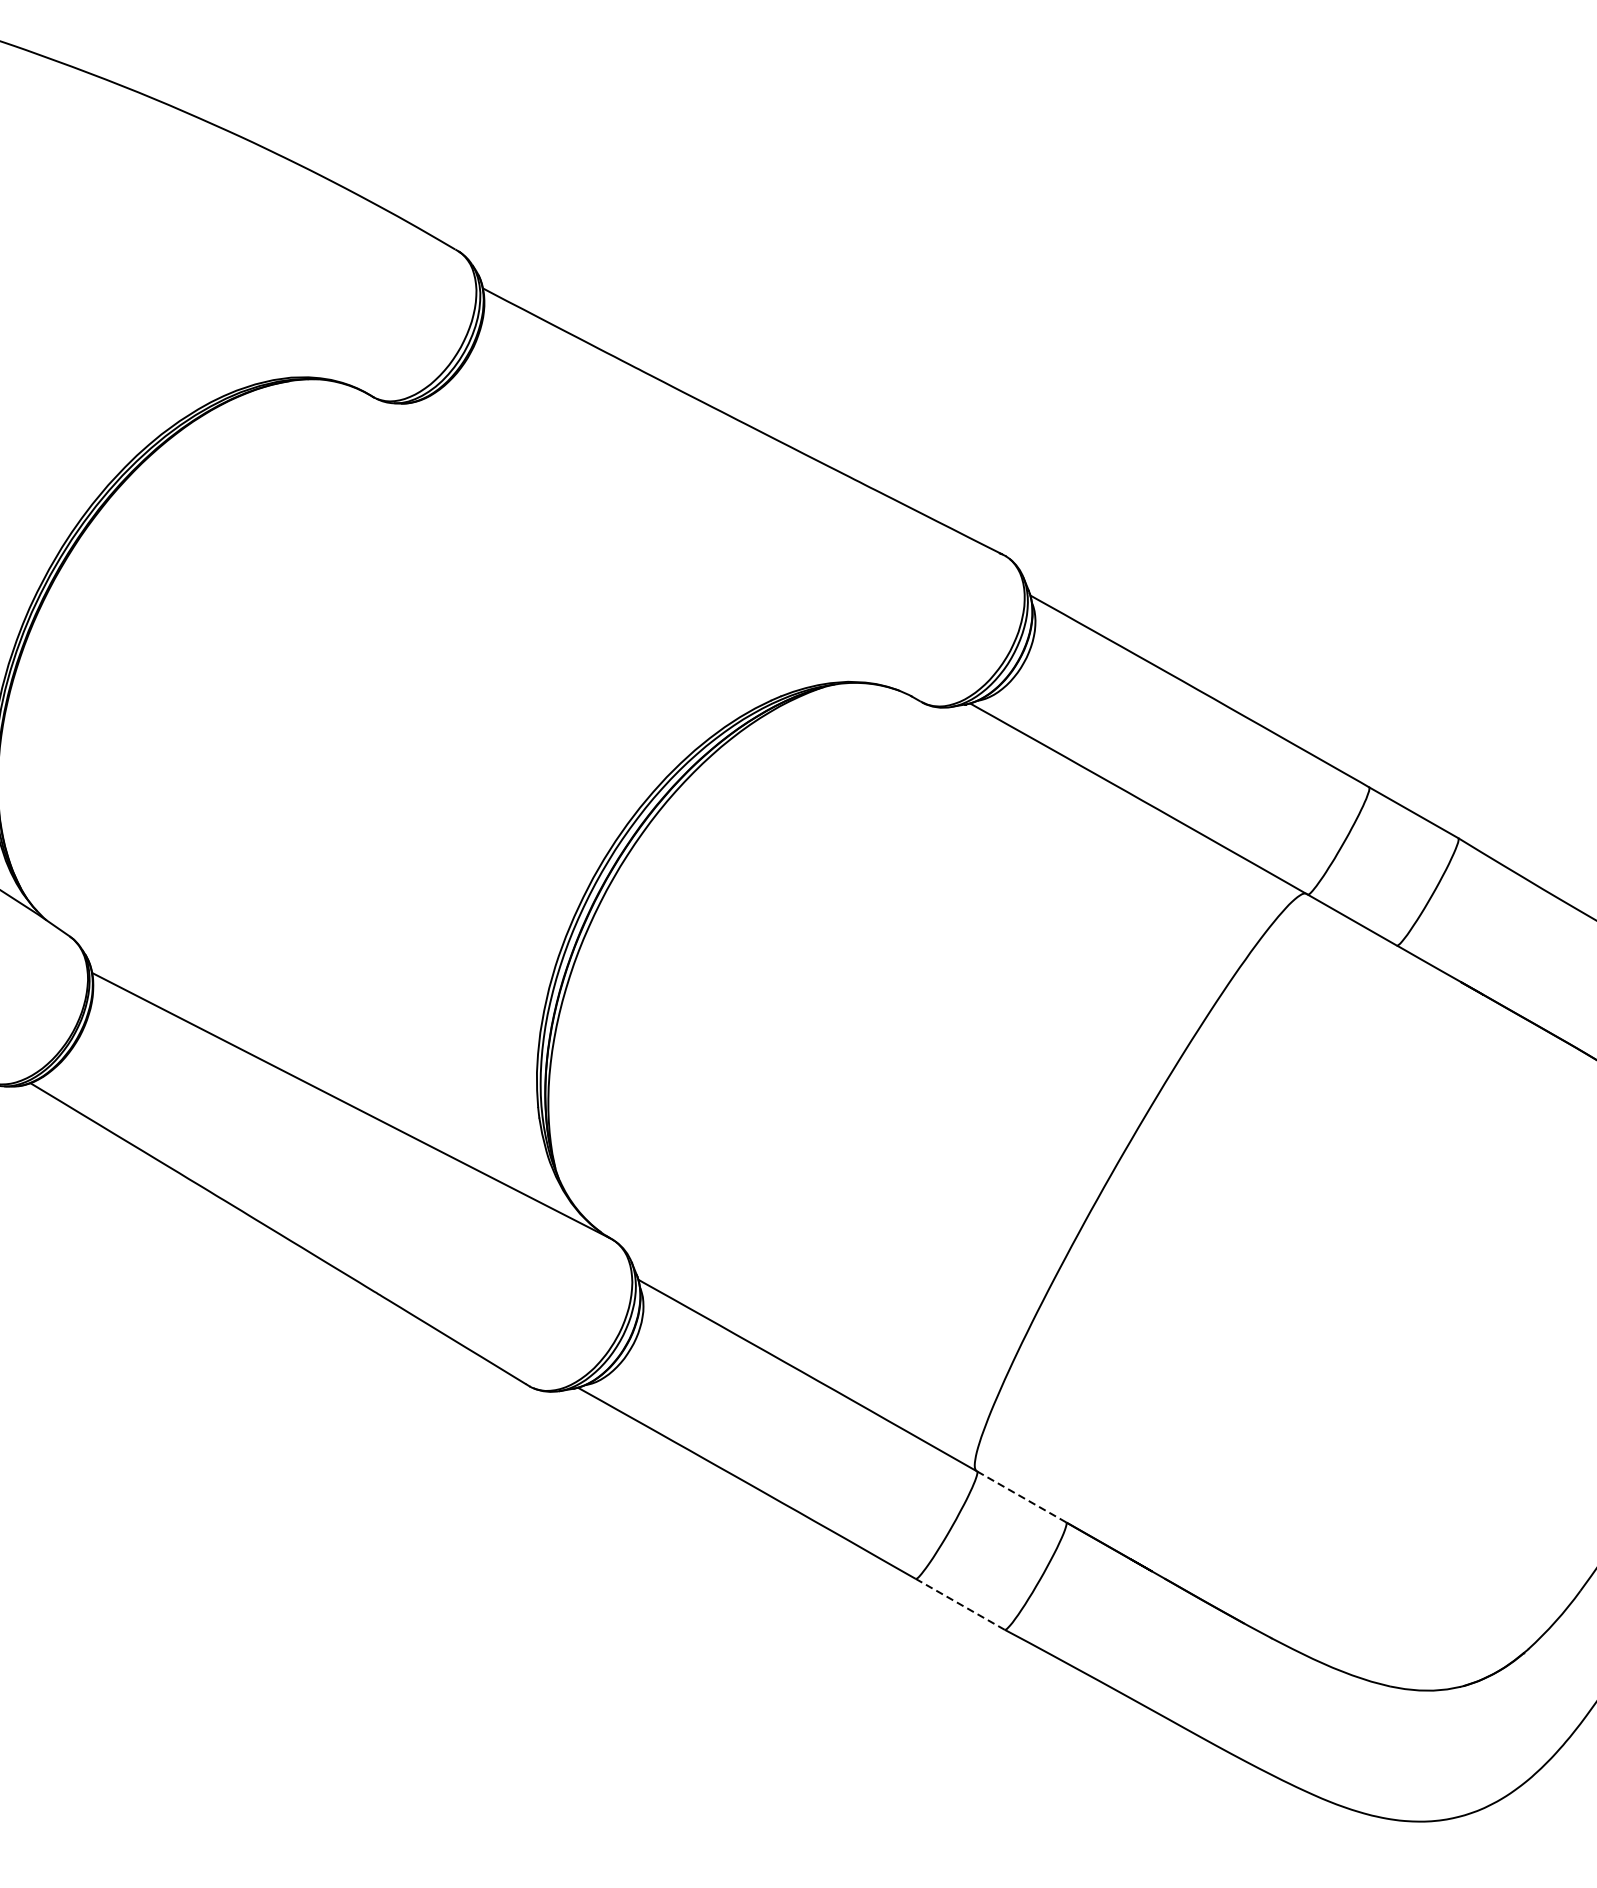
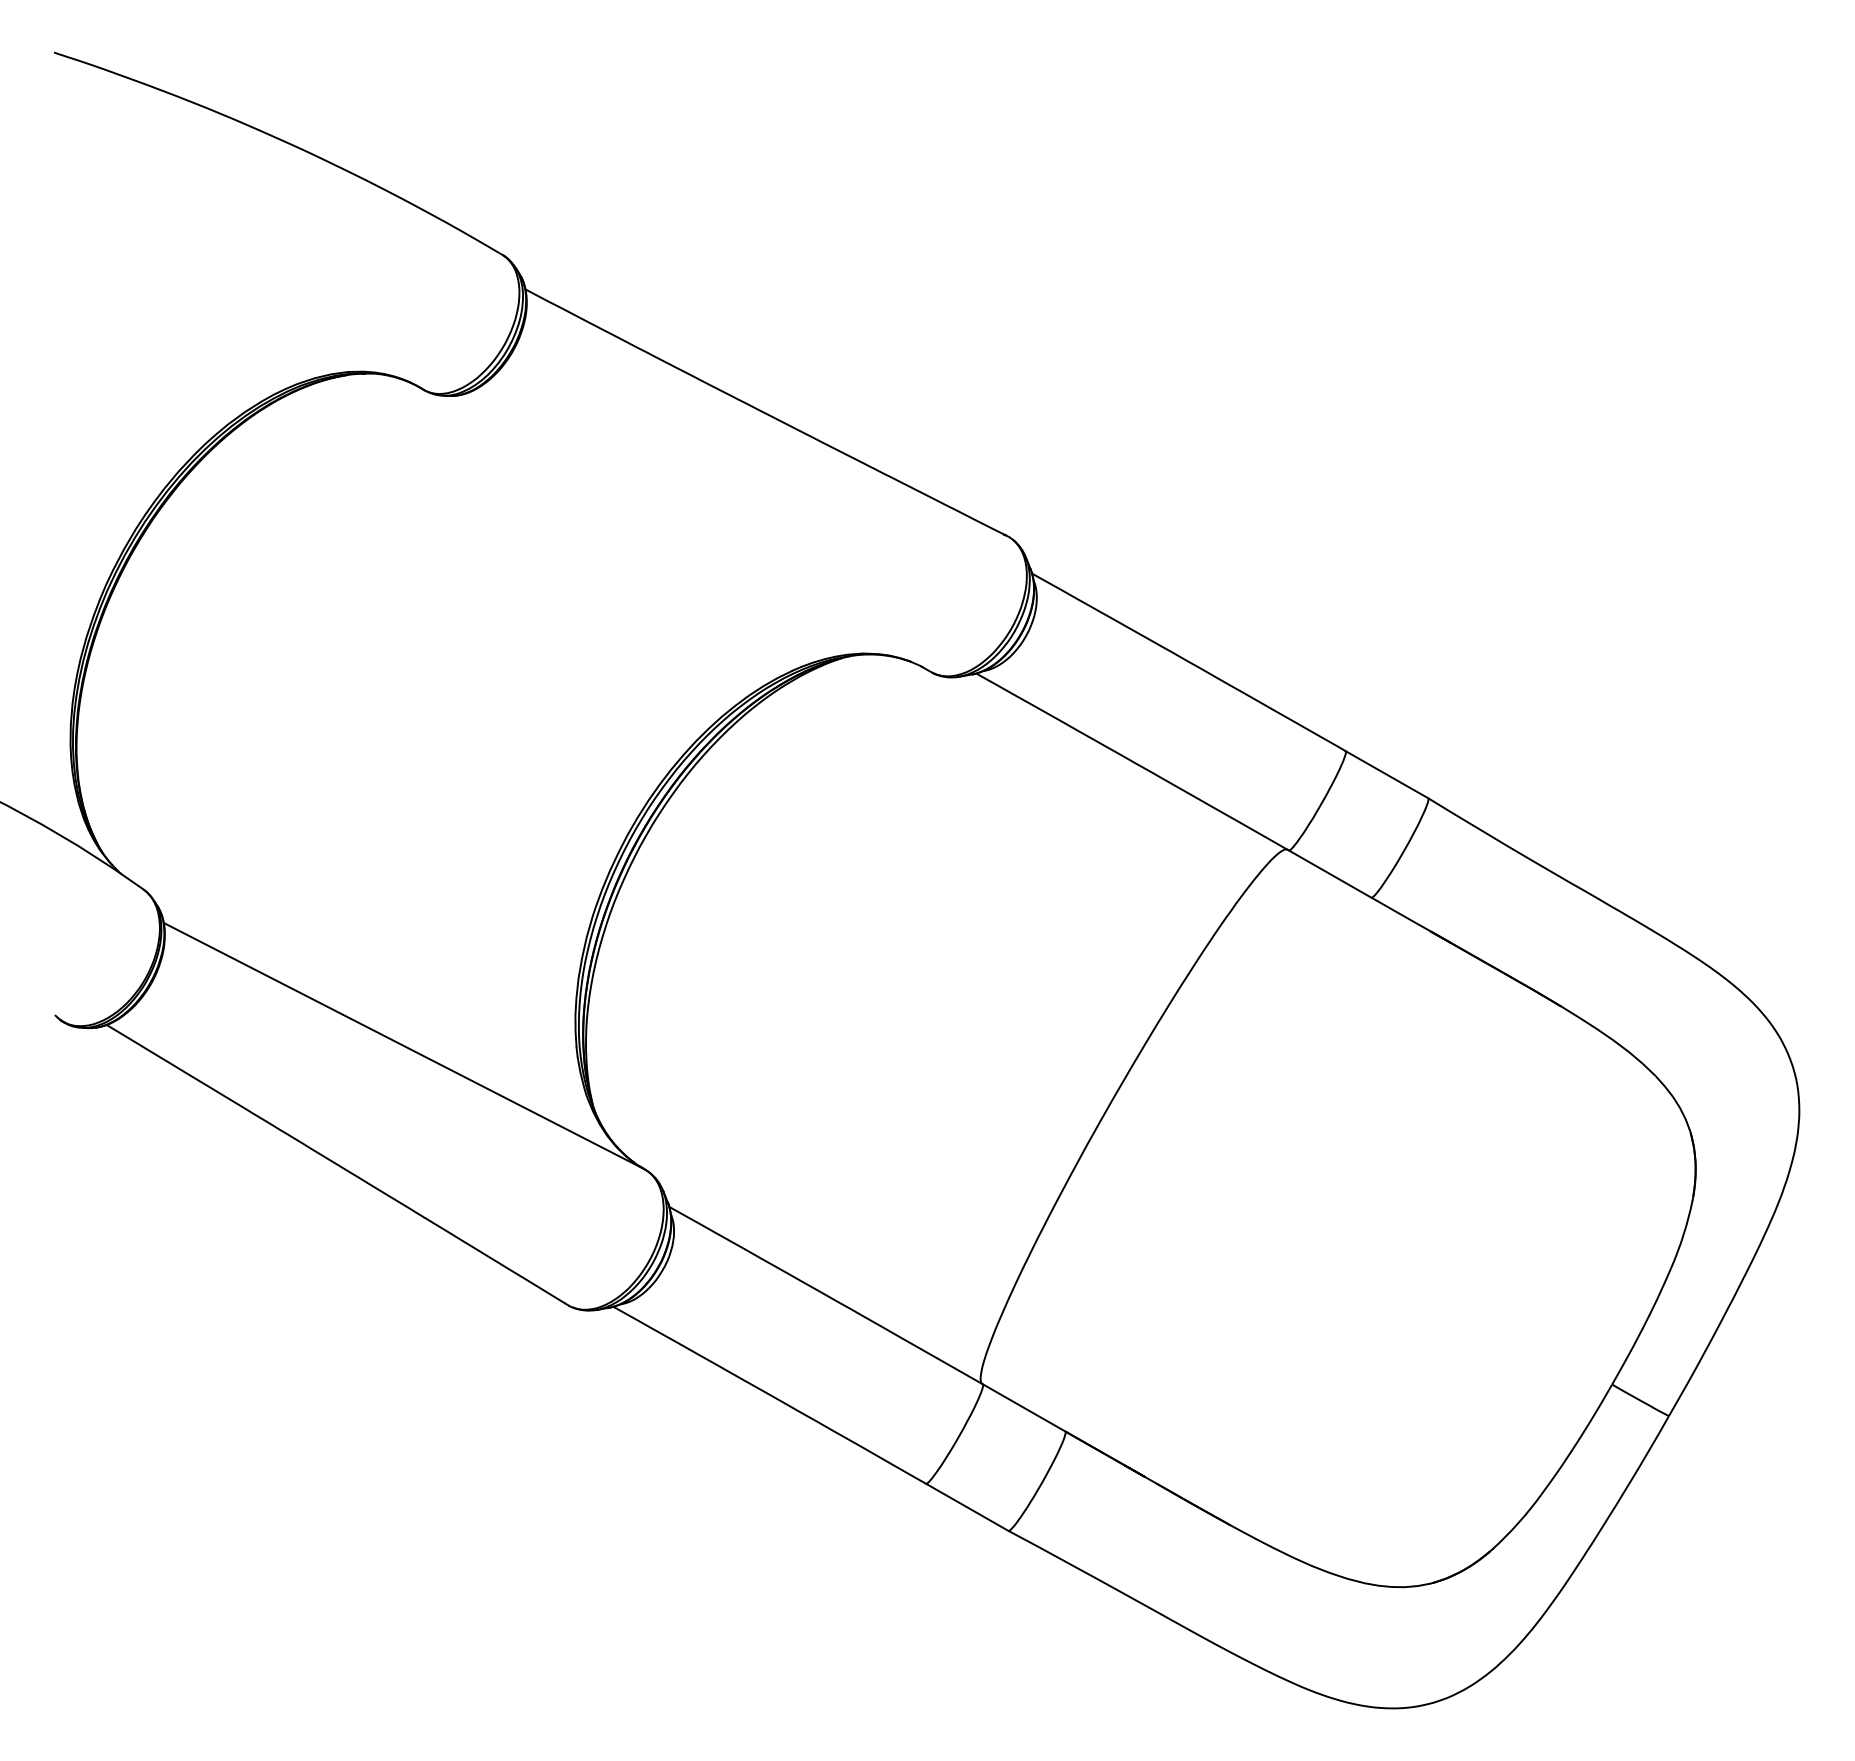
line: (1022, 1496) -> (1024, 1407), dashed -> solid
line: (960, 1604) -> (967, 1507), dashed -> solid

